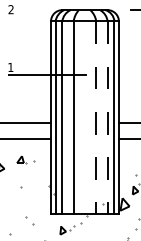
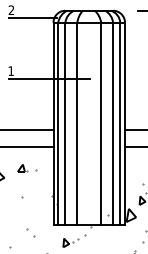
line: (31, 17) -> (32, 18), added
line: (96, 118) -> (101, 124), dashed -> solid
line: (108, 118) -> (113, 124), dashed -> solid

